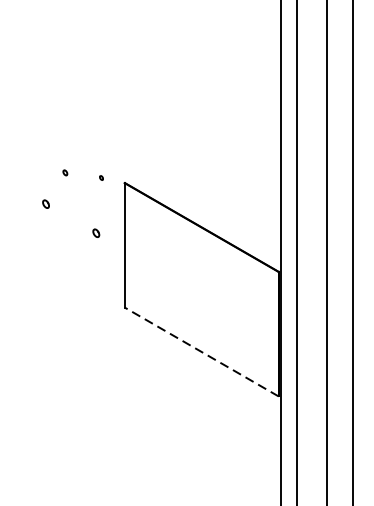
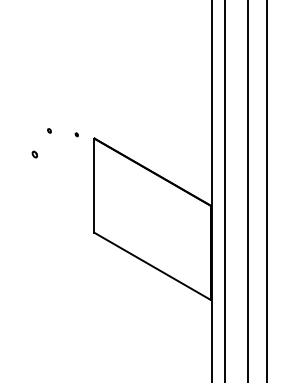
part: (95, 233) -> (72, 176), removed
line: (201, 352) -> (152, 266), dashed -> solid

